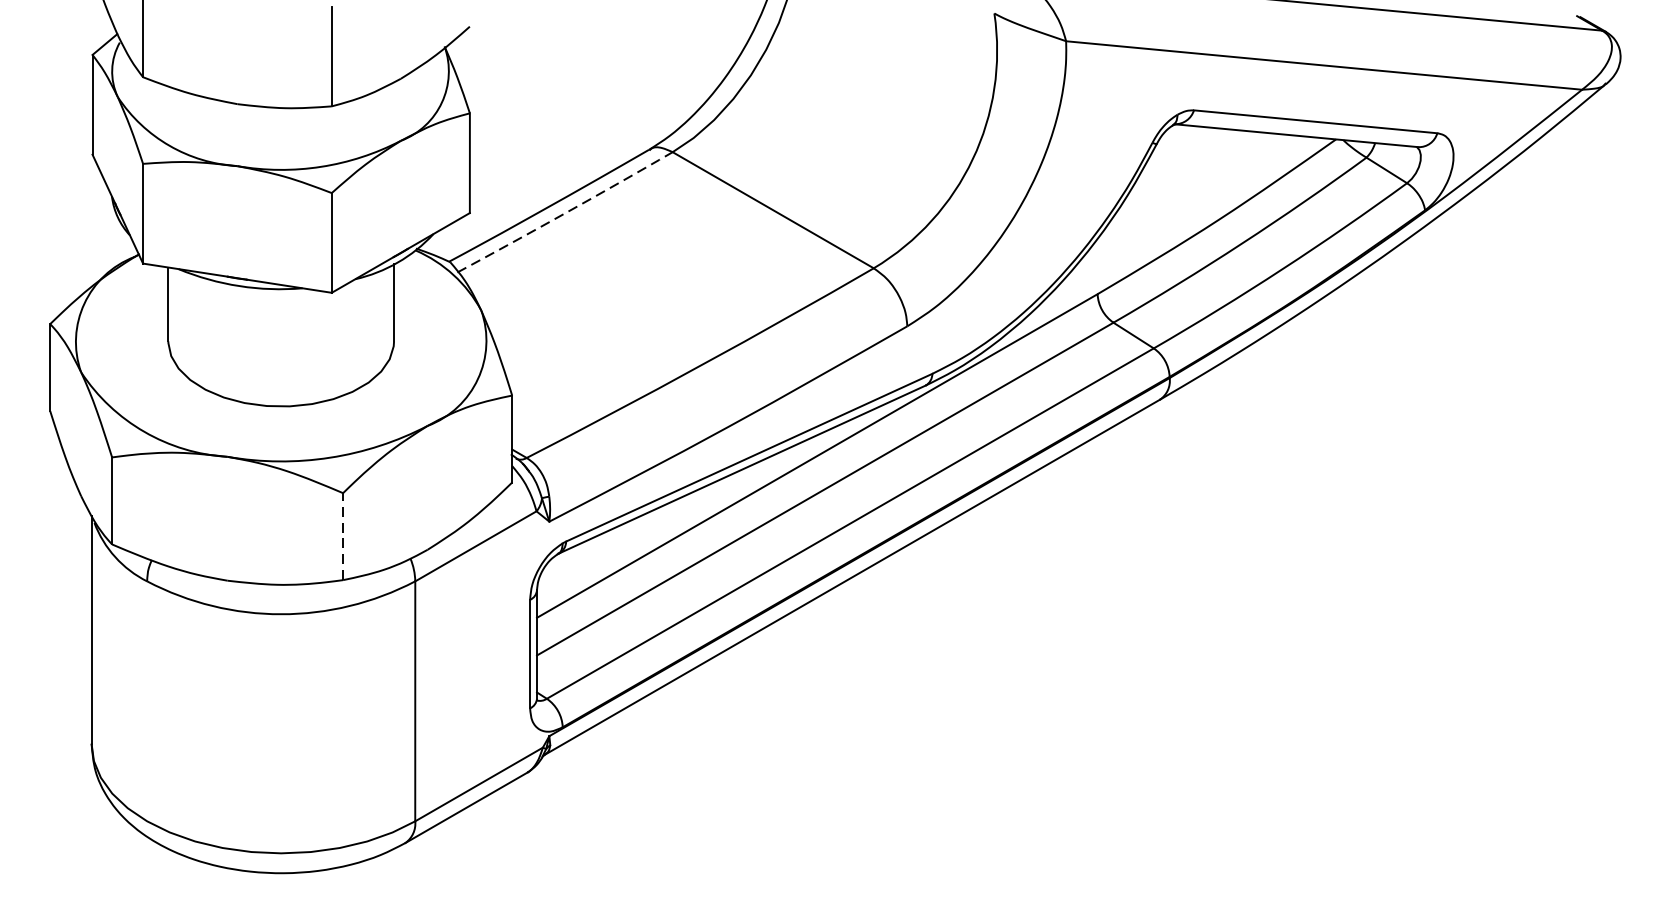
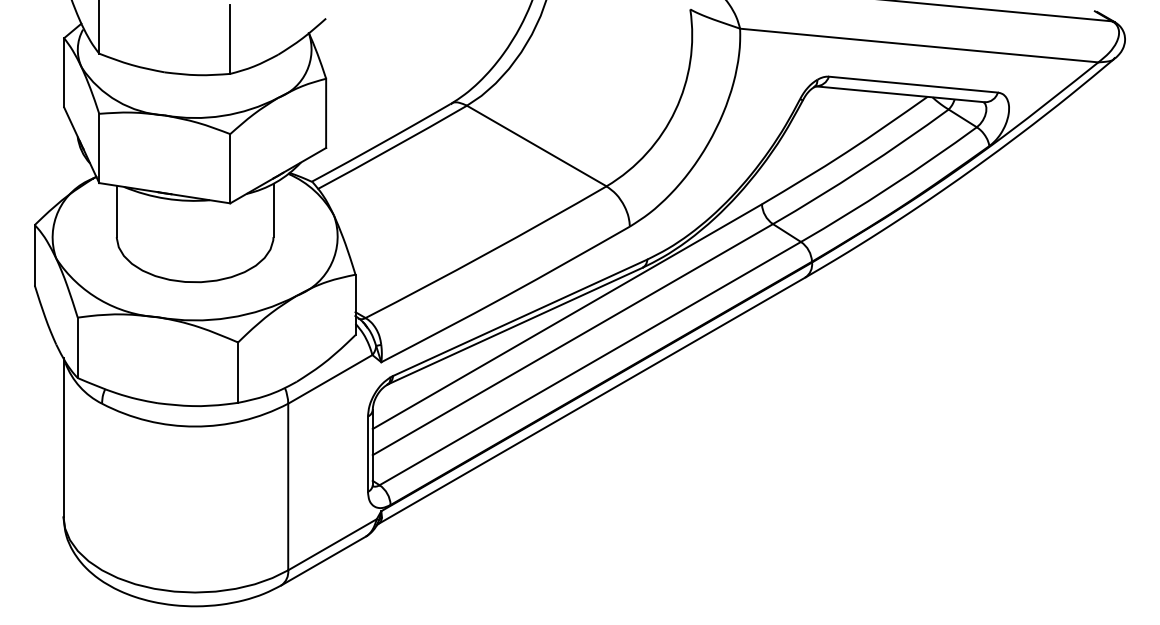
arc: (565, 213) -> (392, 148), dashed -> solid
line: (343, 536) -> (238, 372), dashed -> solid

